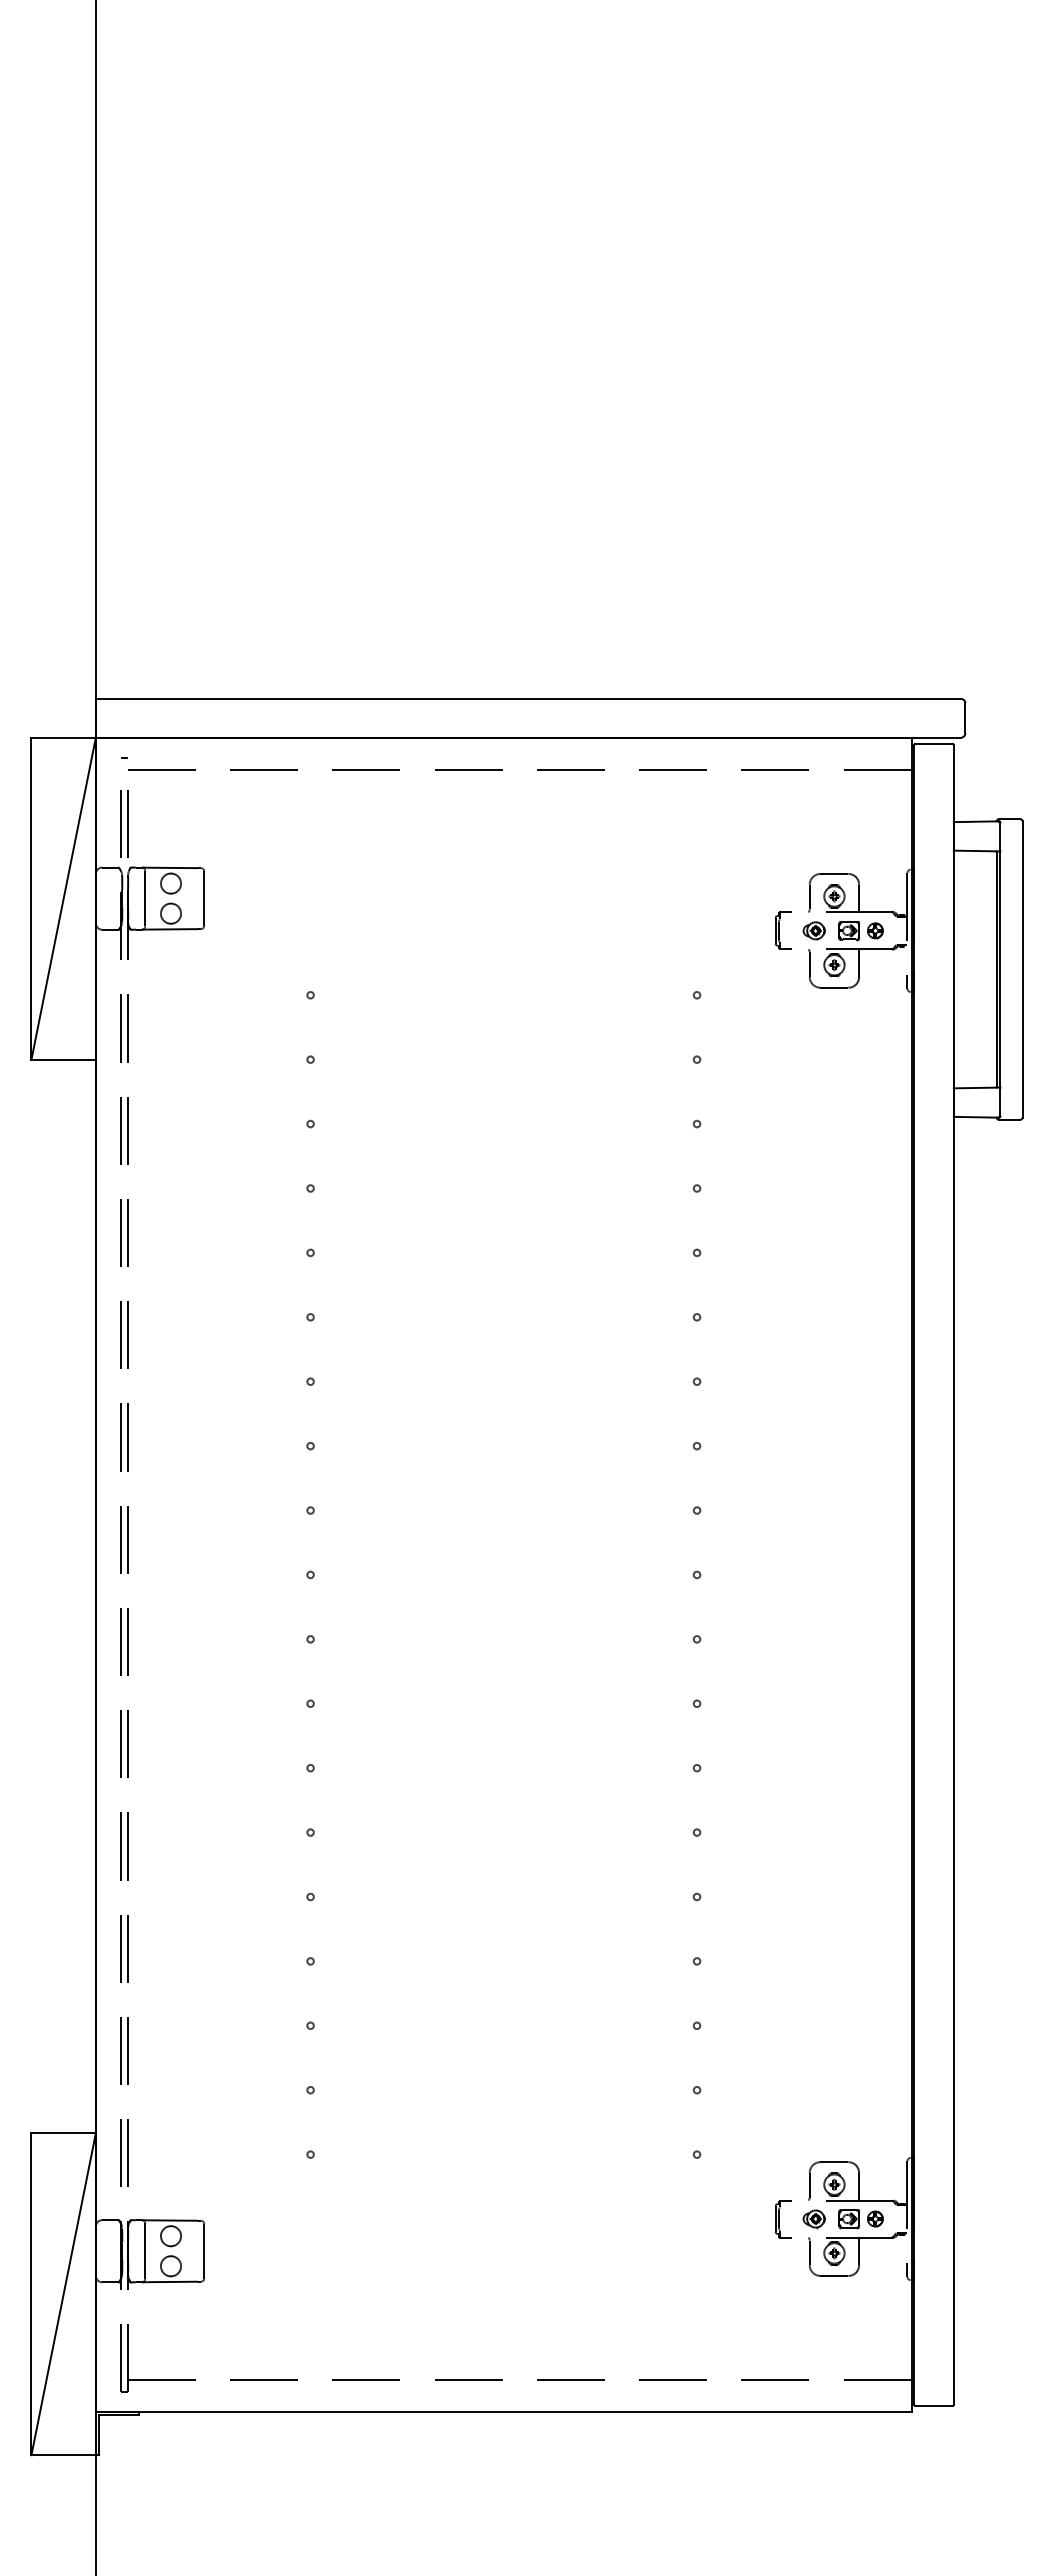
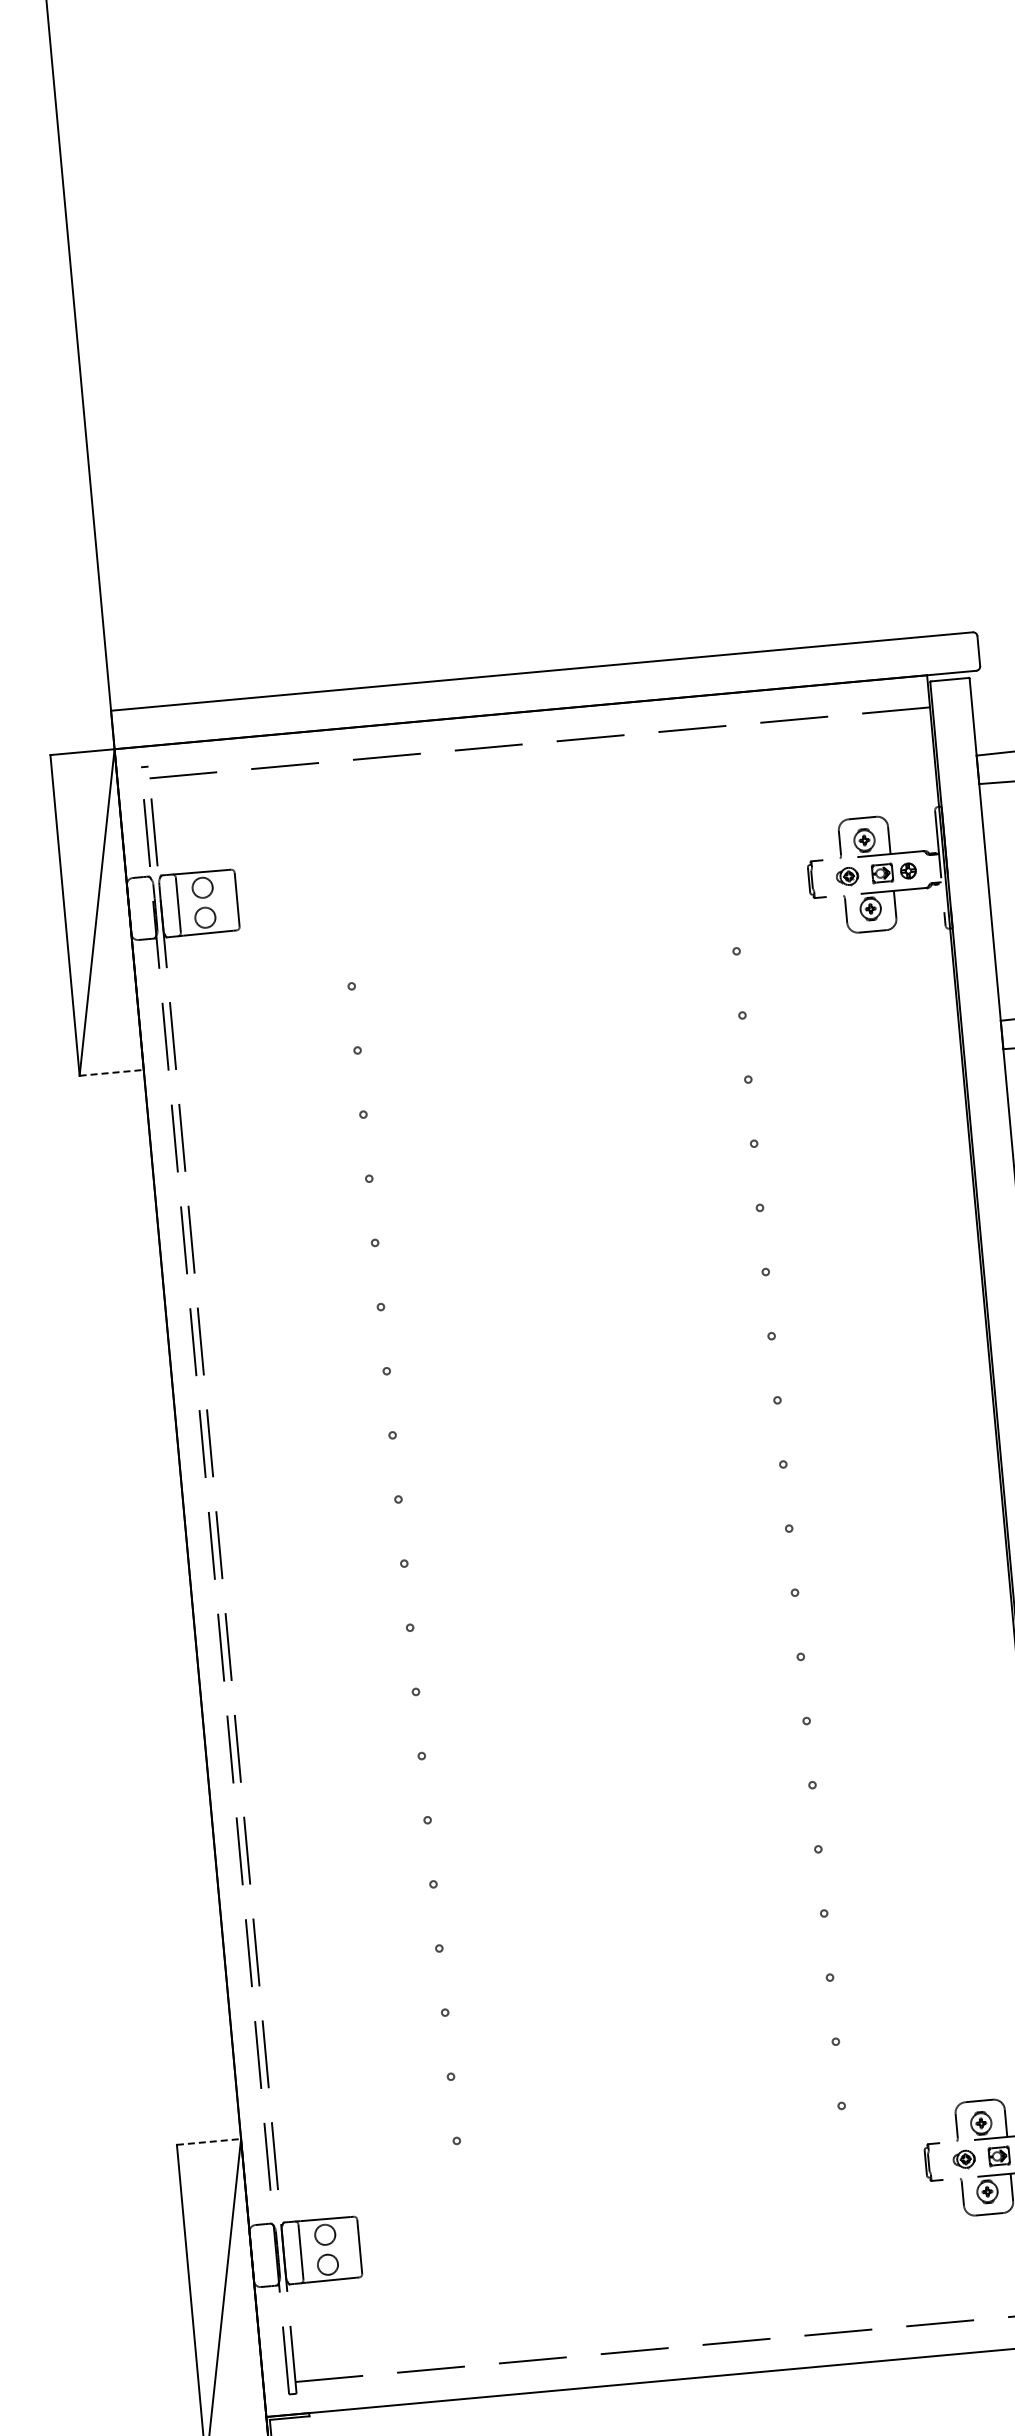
line: (64, 1059) -> (112, 1072), solid -> dashed
line: (64, 2133) -> (209, 2142), solid -> dashed

